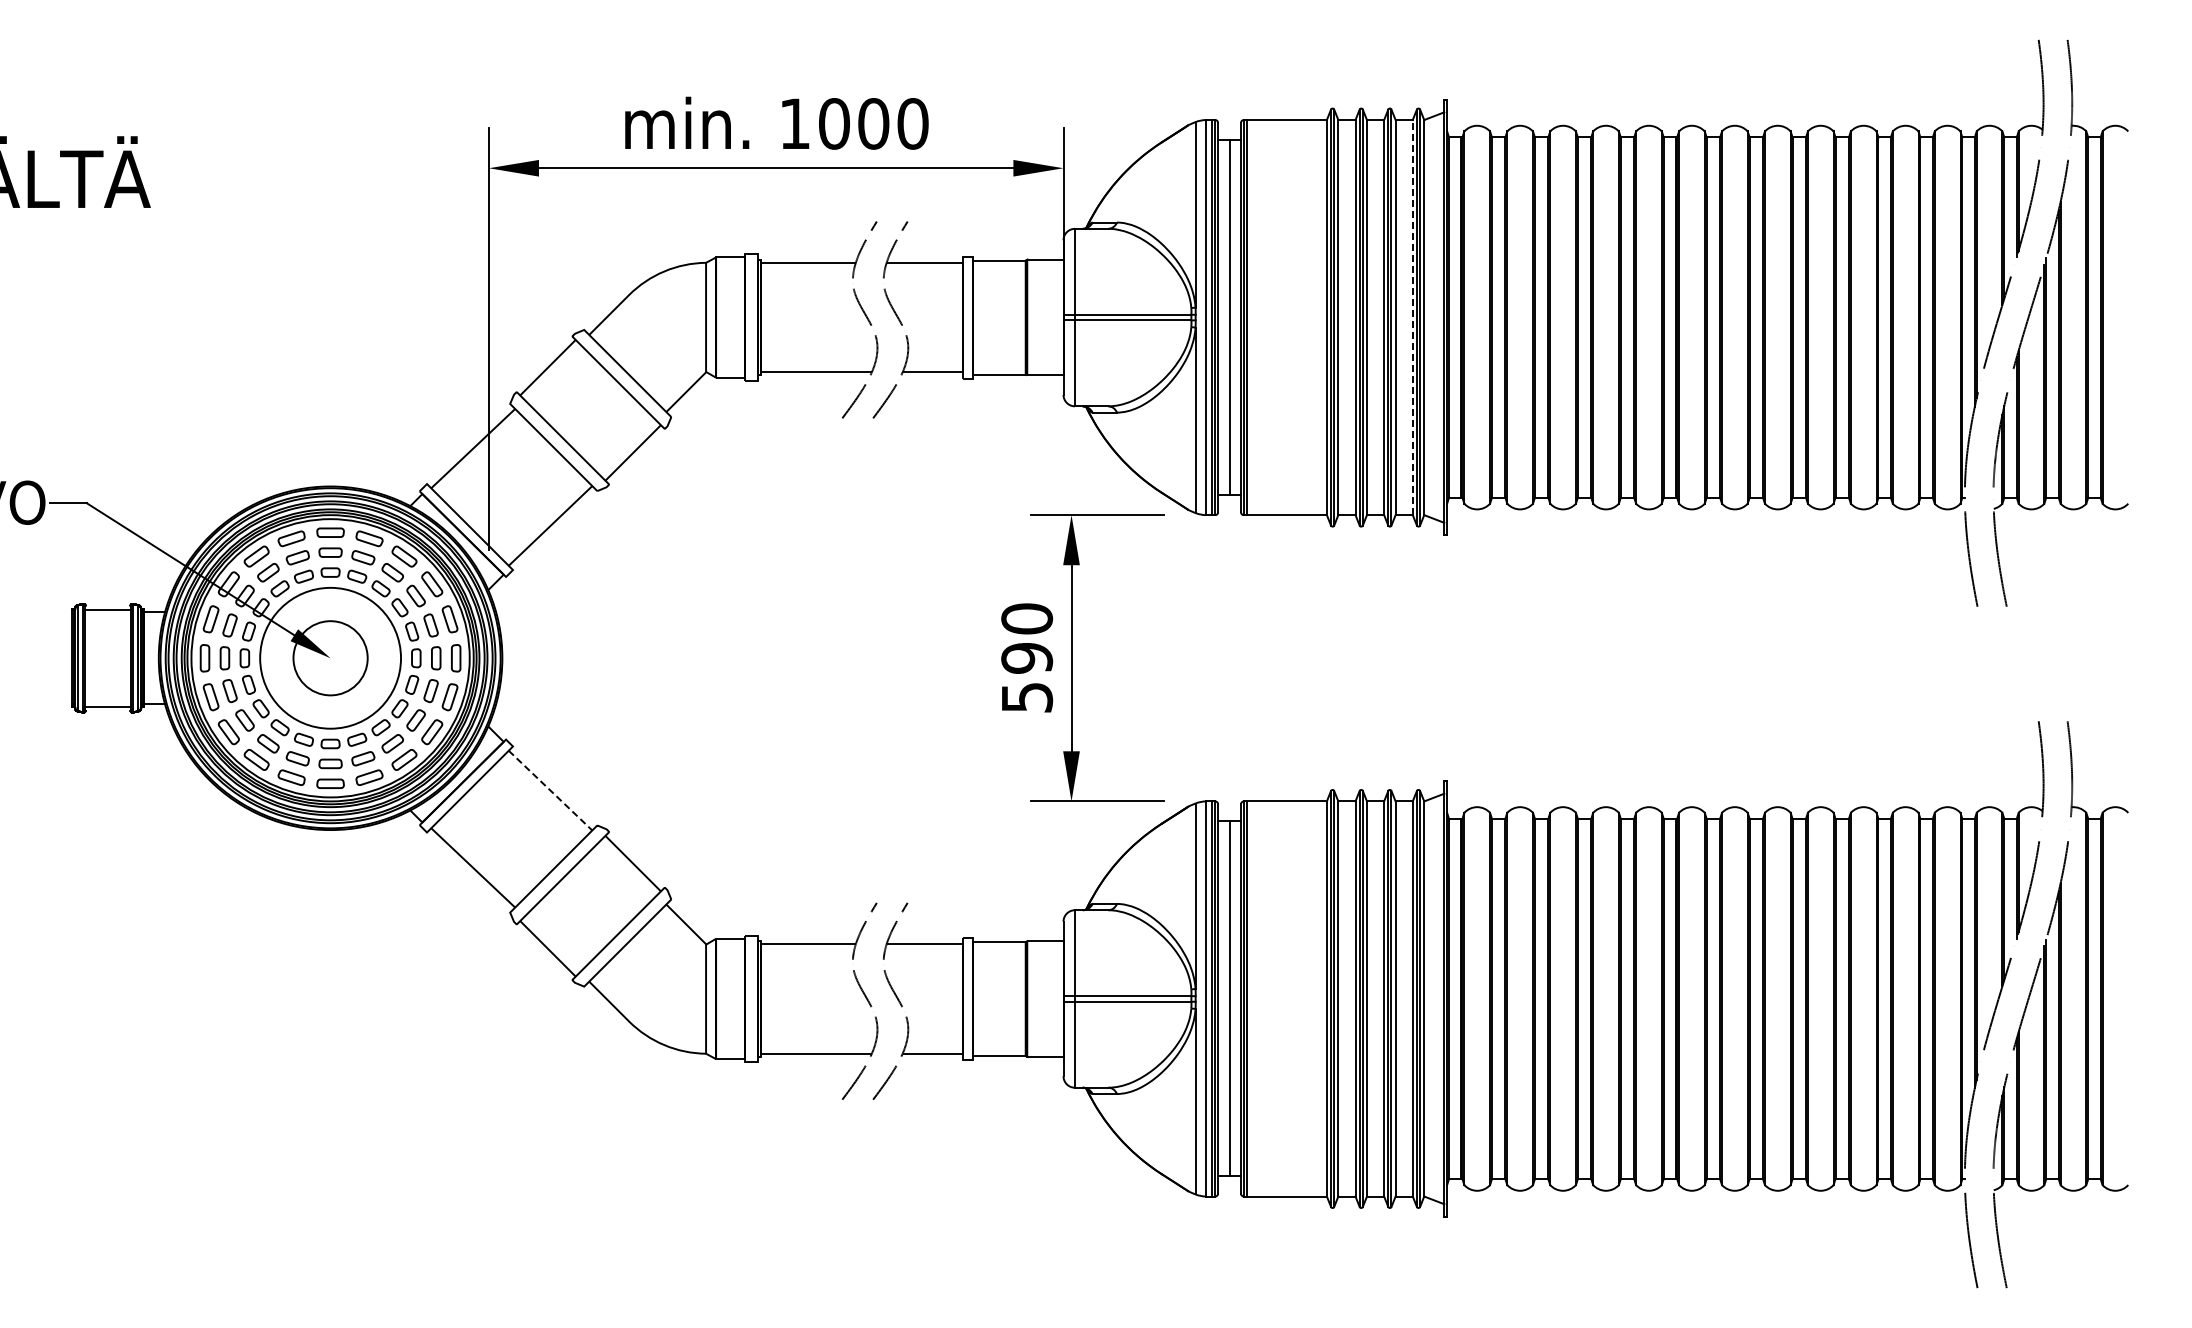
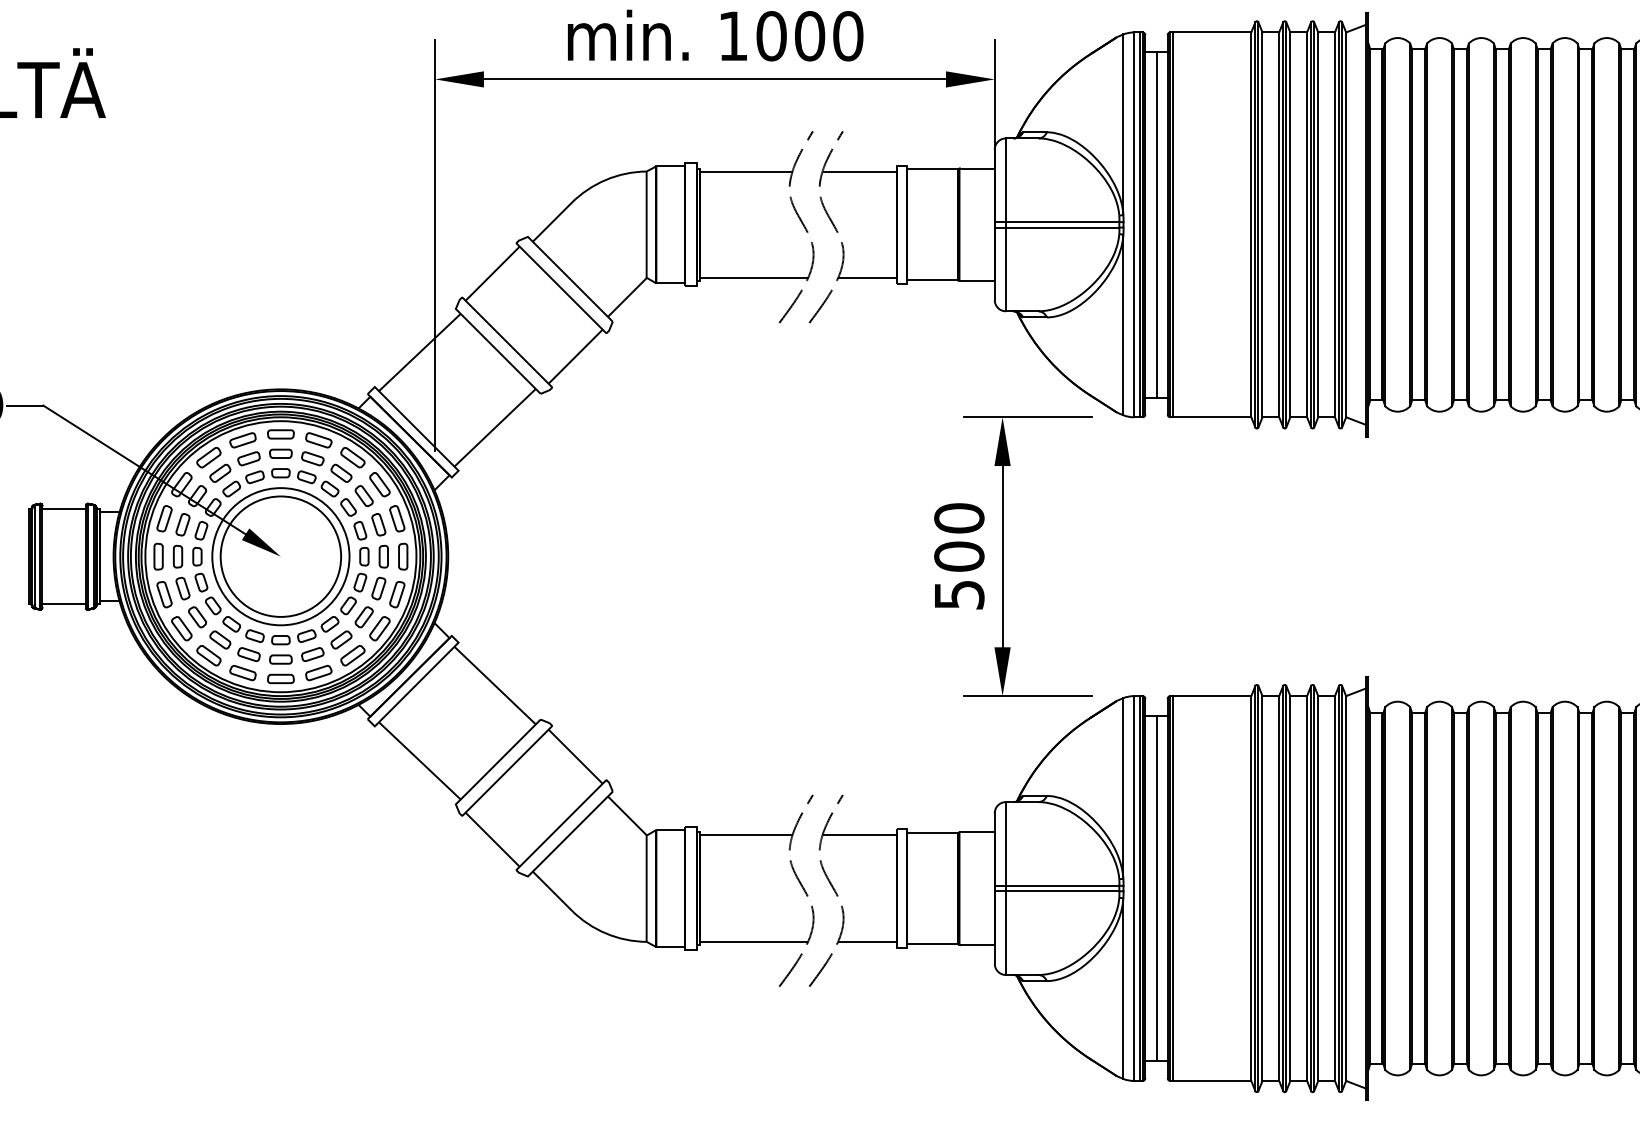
line: (1412, 317) -> (1334, 224), dashed -> solid
text: (1027, 657) -> (959, 555), 590 -> 500
circle: (330, 658) -> (280, 556), size x1.67
line: (550, 790) -> (495, 685), dashed -> solid

